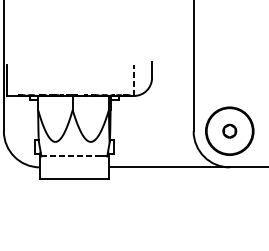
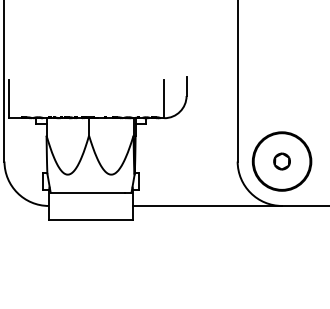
line: (134, 79) -> (164, 98), dashed -> solid
line: (72, 156) -> (88, 192), dashed -> solid

